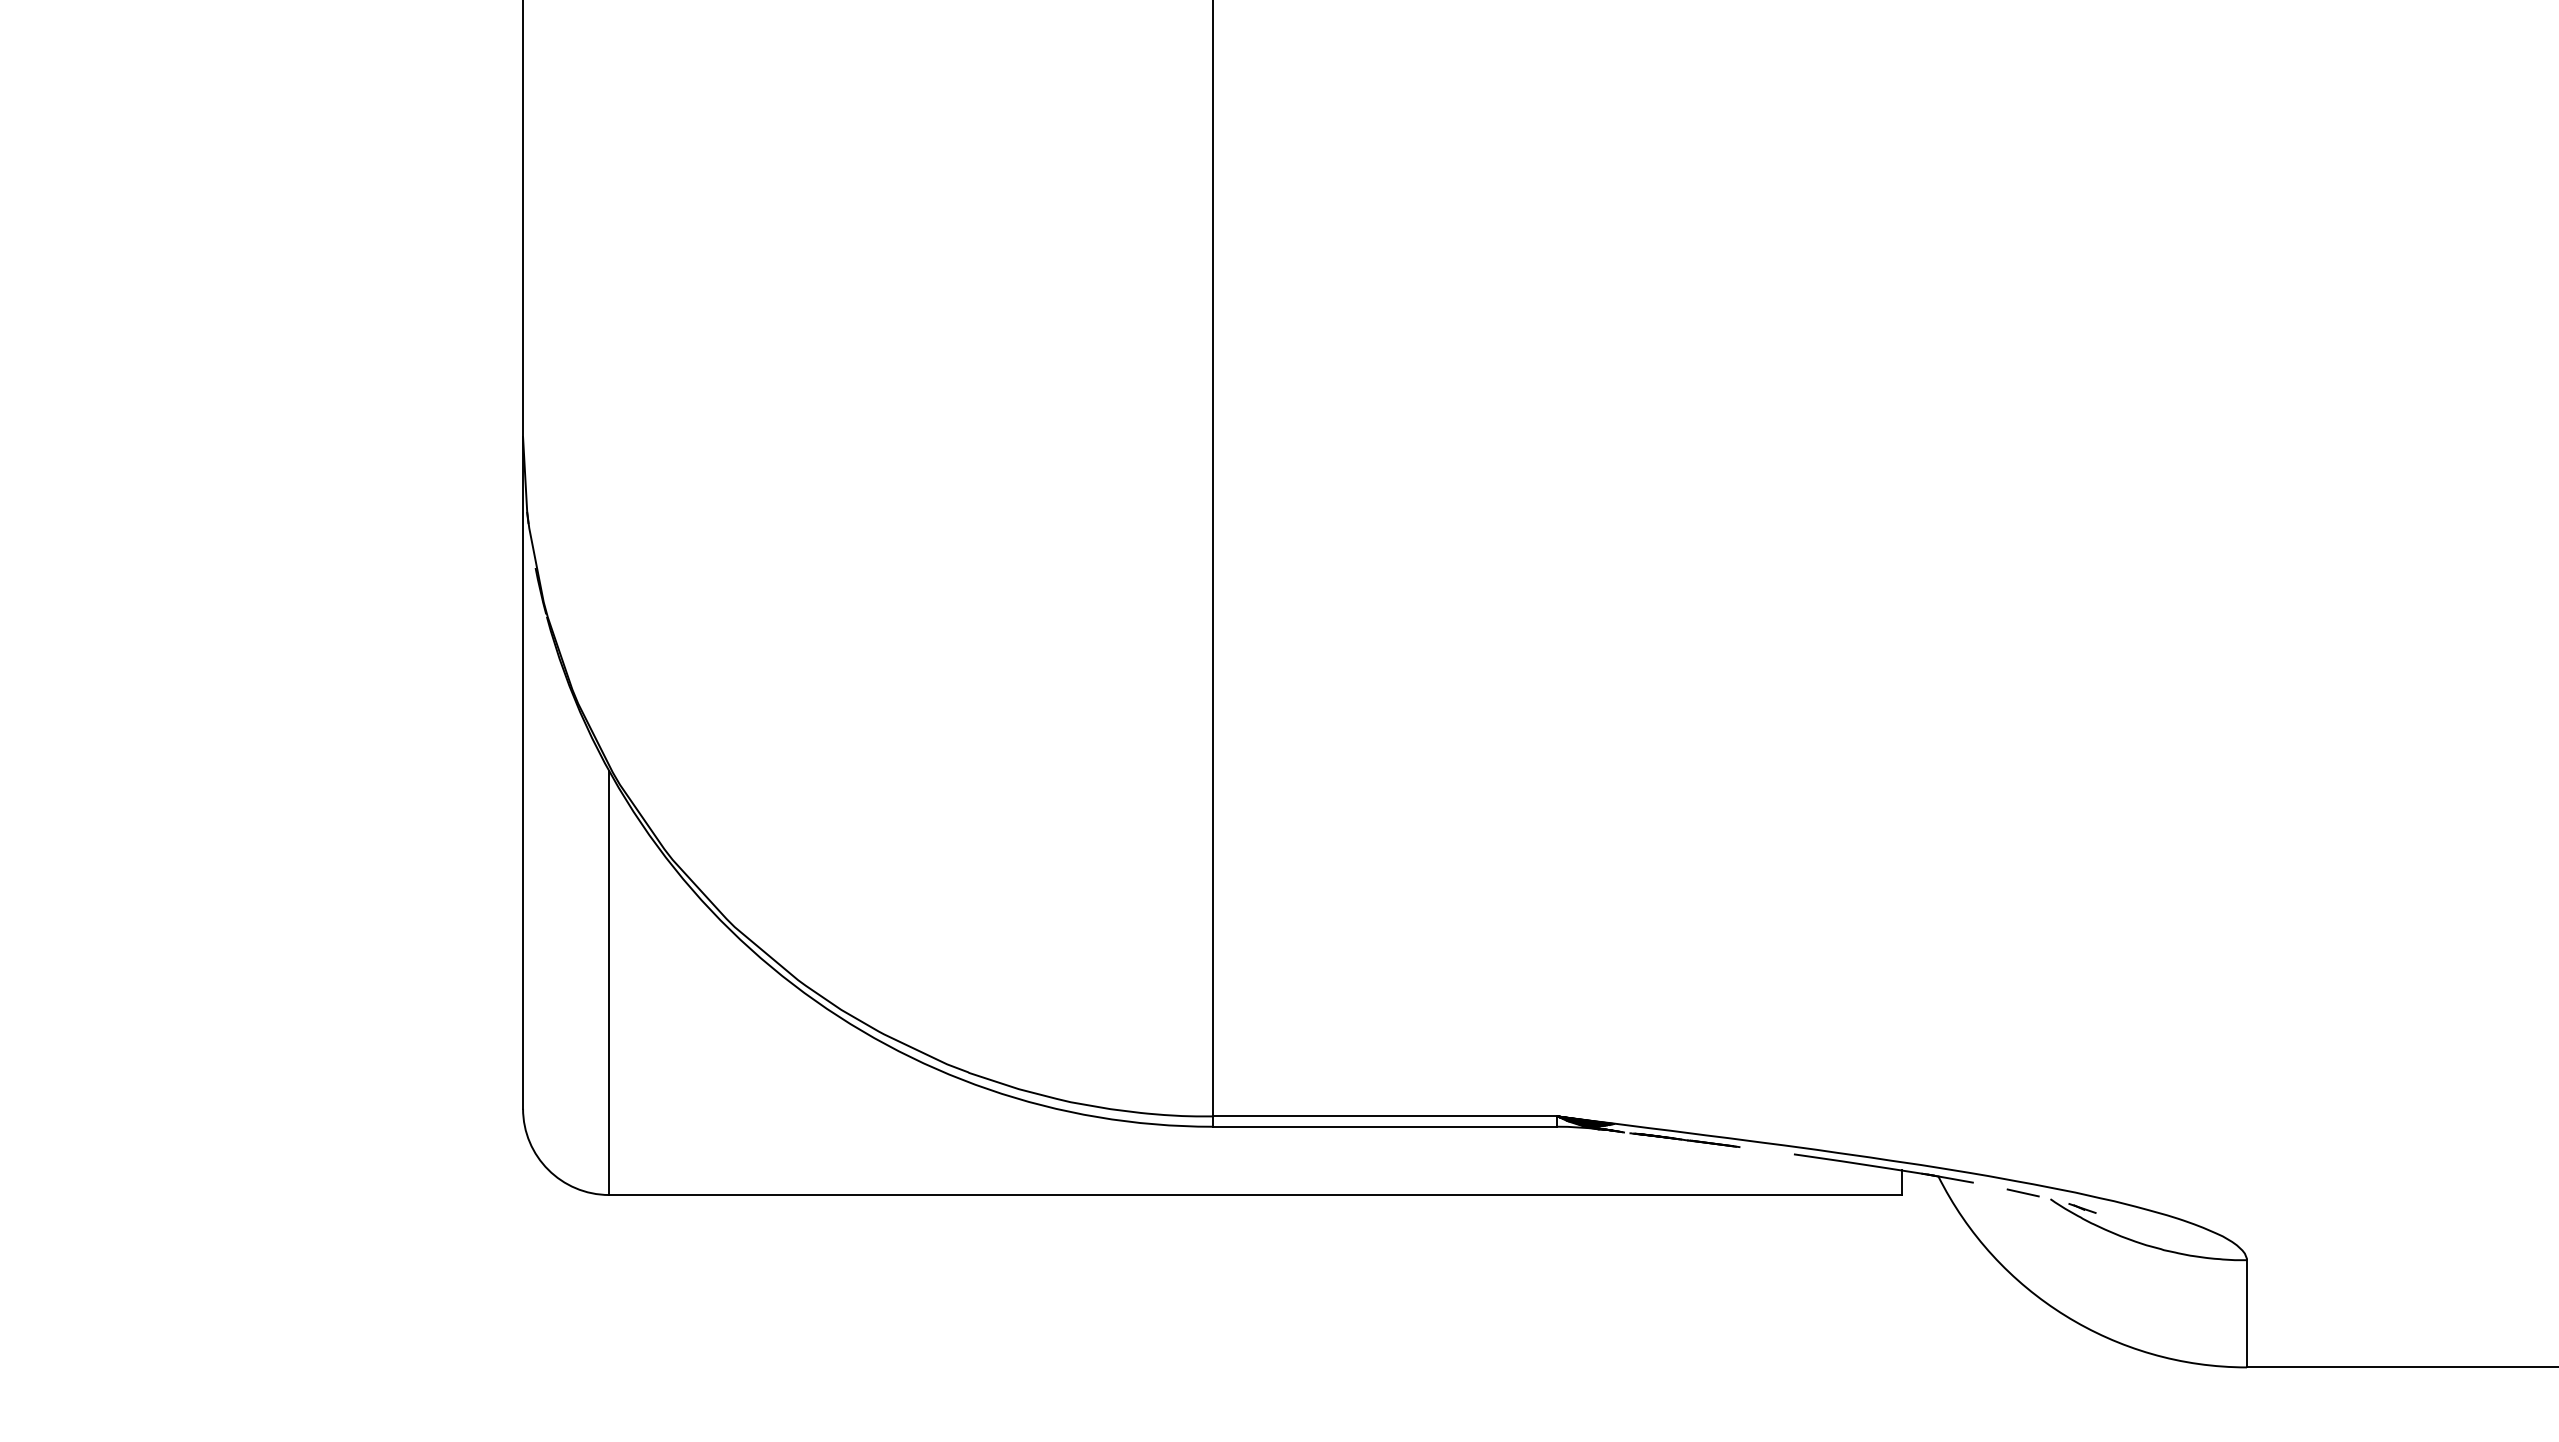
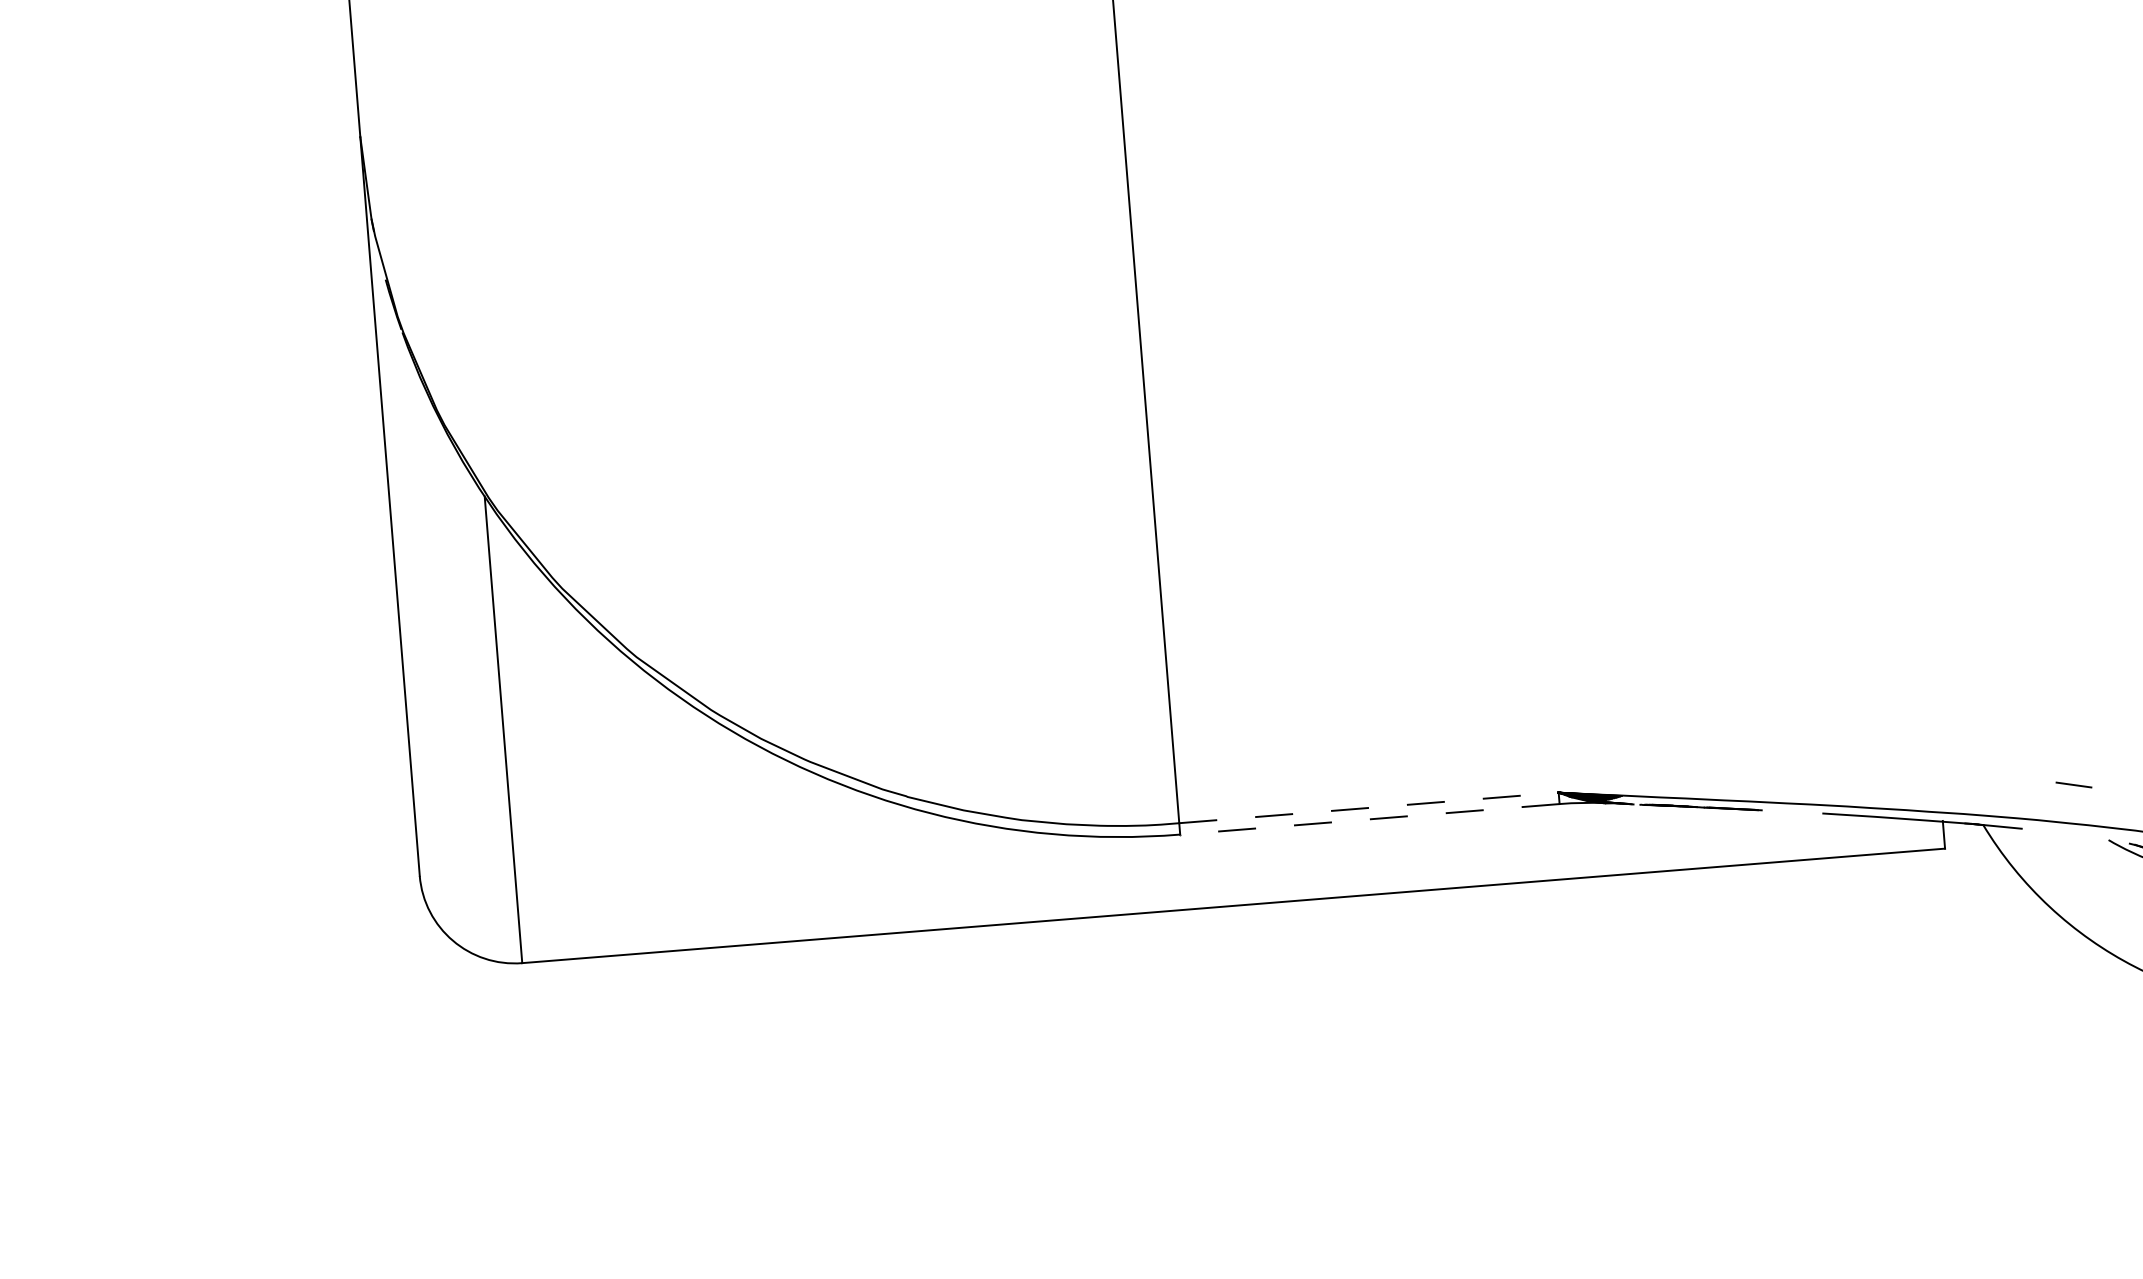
line: (1385, 1116) -> (1369, 807), solid -> dashed
line: (1384, 1126) -> (1369, 819), solid -> dashed
line: (2022, 1192) -> (2073, 784), moved

